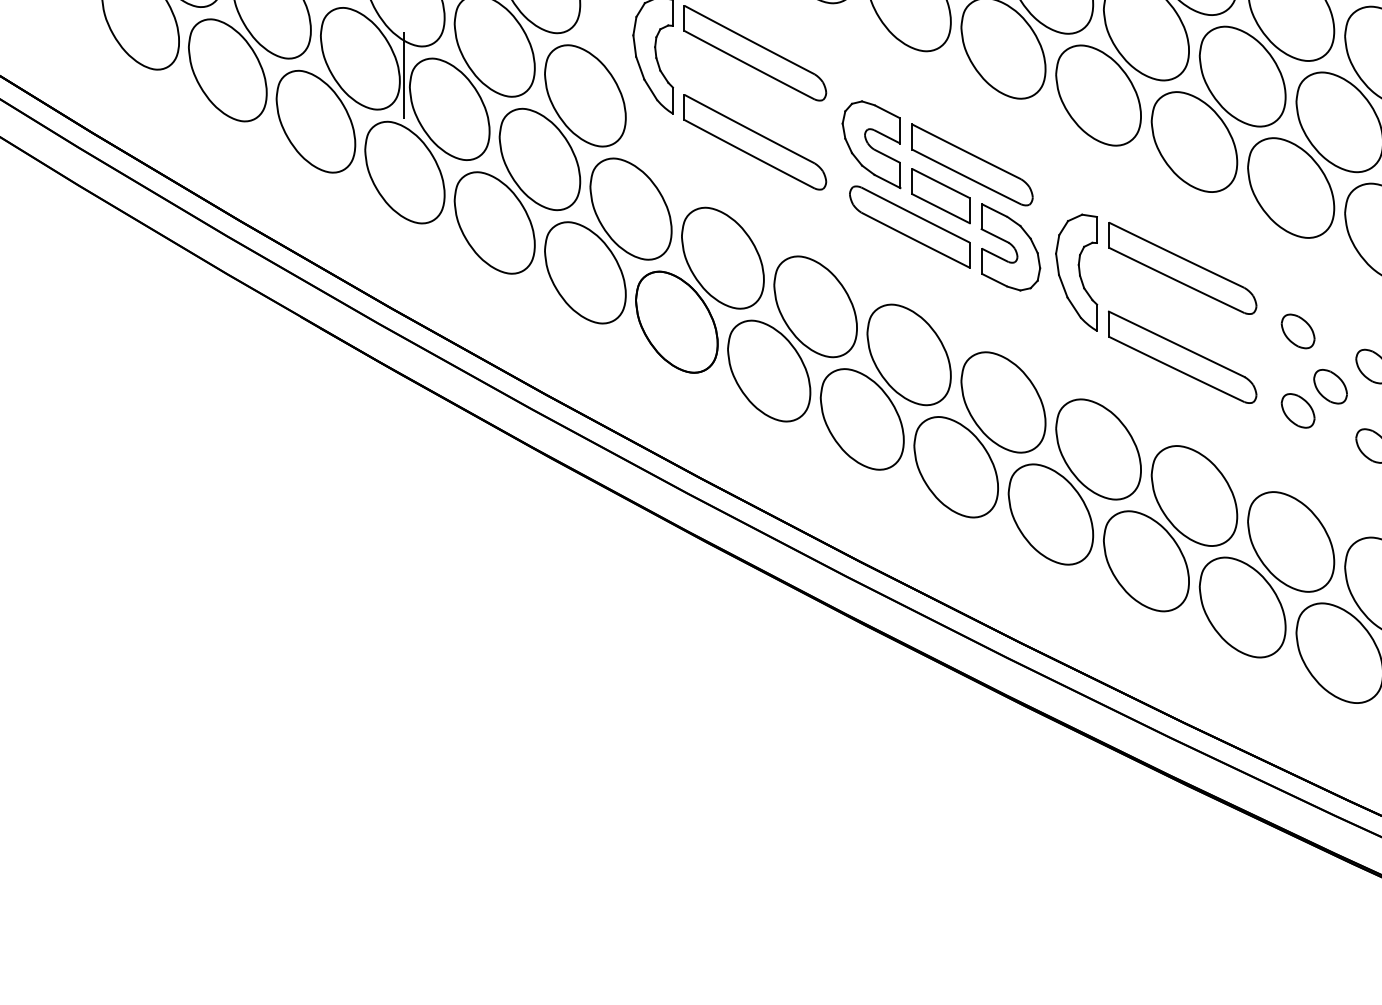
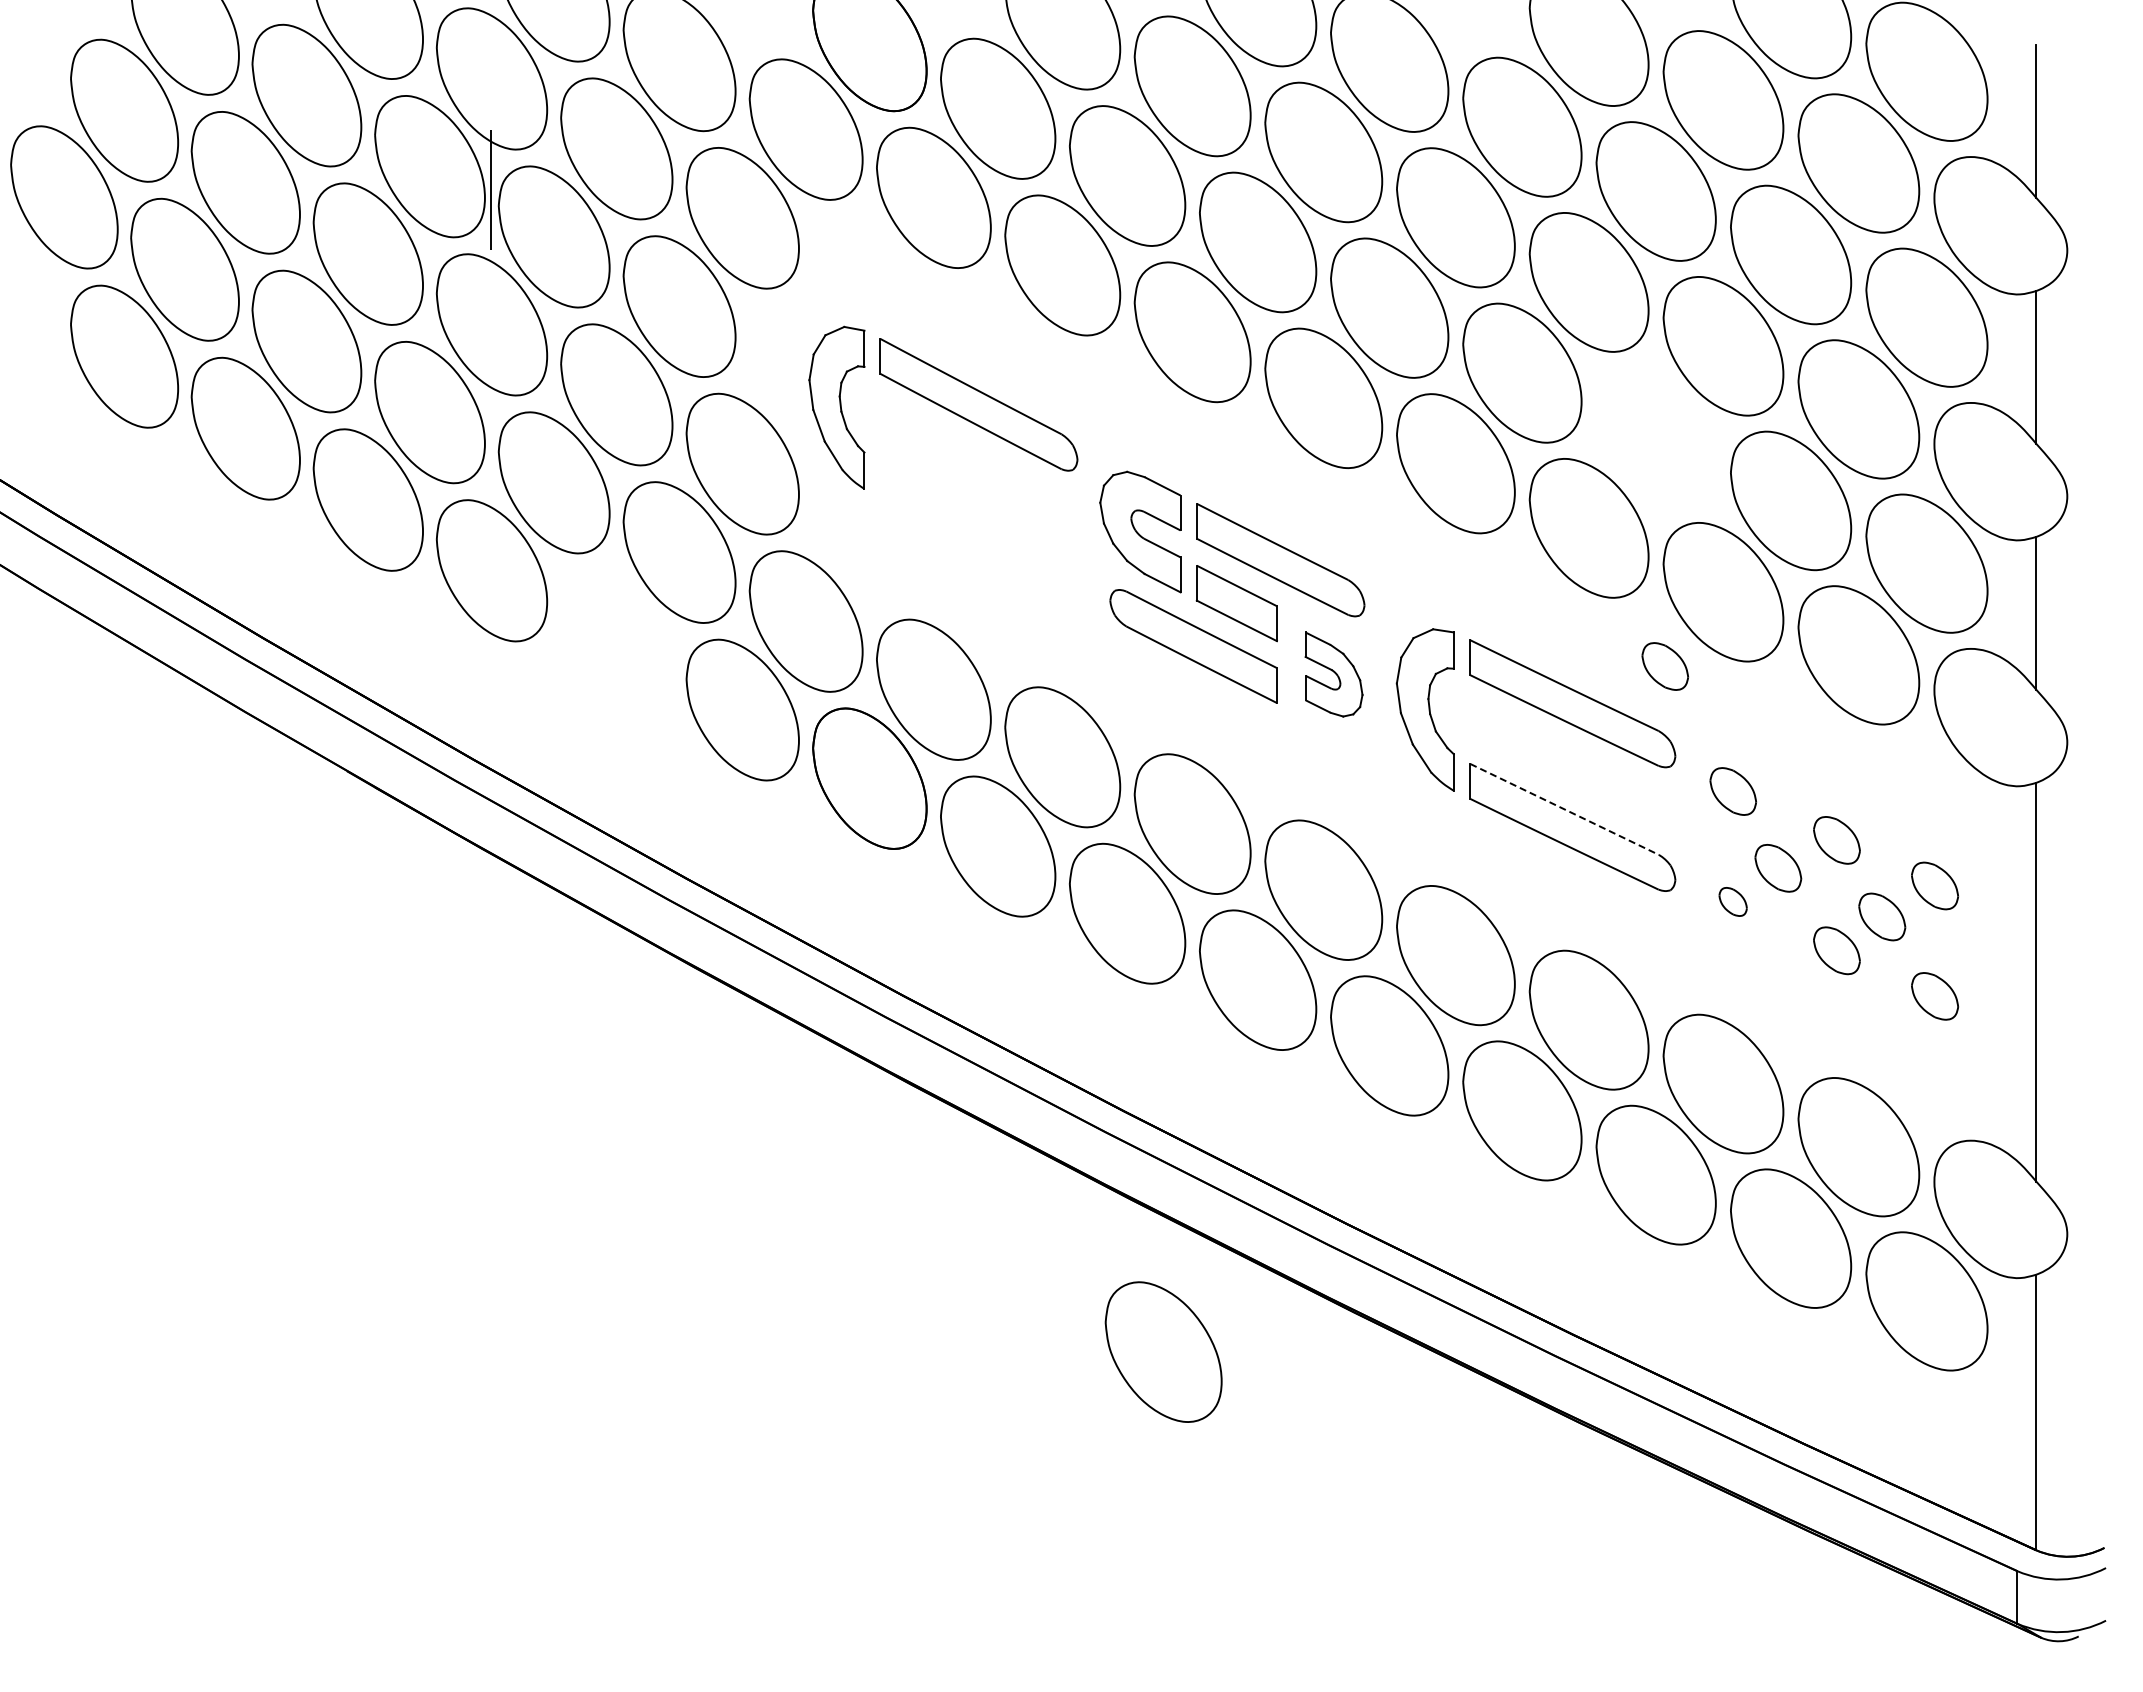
line: (403, 75) -> (490, 435), removed
part: (1242, 76) -> (1655, 437), removed
part: (755, 142) -> (978, 528), removed
part: (494, 222) -> (616, 640), removed
part: (1248, 241) -> (1664, 666), added
part: (1010, 247) -> (1333, 674), size x0.7
line: (1176, 344) -> (1564, 809), solid -> dashed
part: (1297, 410) -> (1732, 901), size x0.6
part: (888, 734) -> (1163, 1351), added

